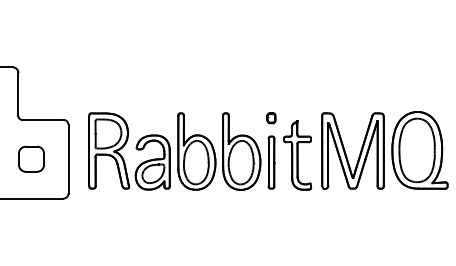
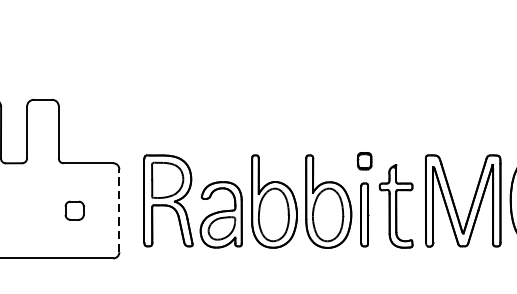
part: (271, 118) -> (364, 161), size x1.4
part: (31, 158) -> (74, 209), size x0.6
line: (68, 158) -> (119, 209), solid -> dashed

